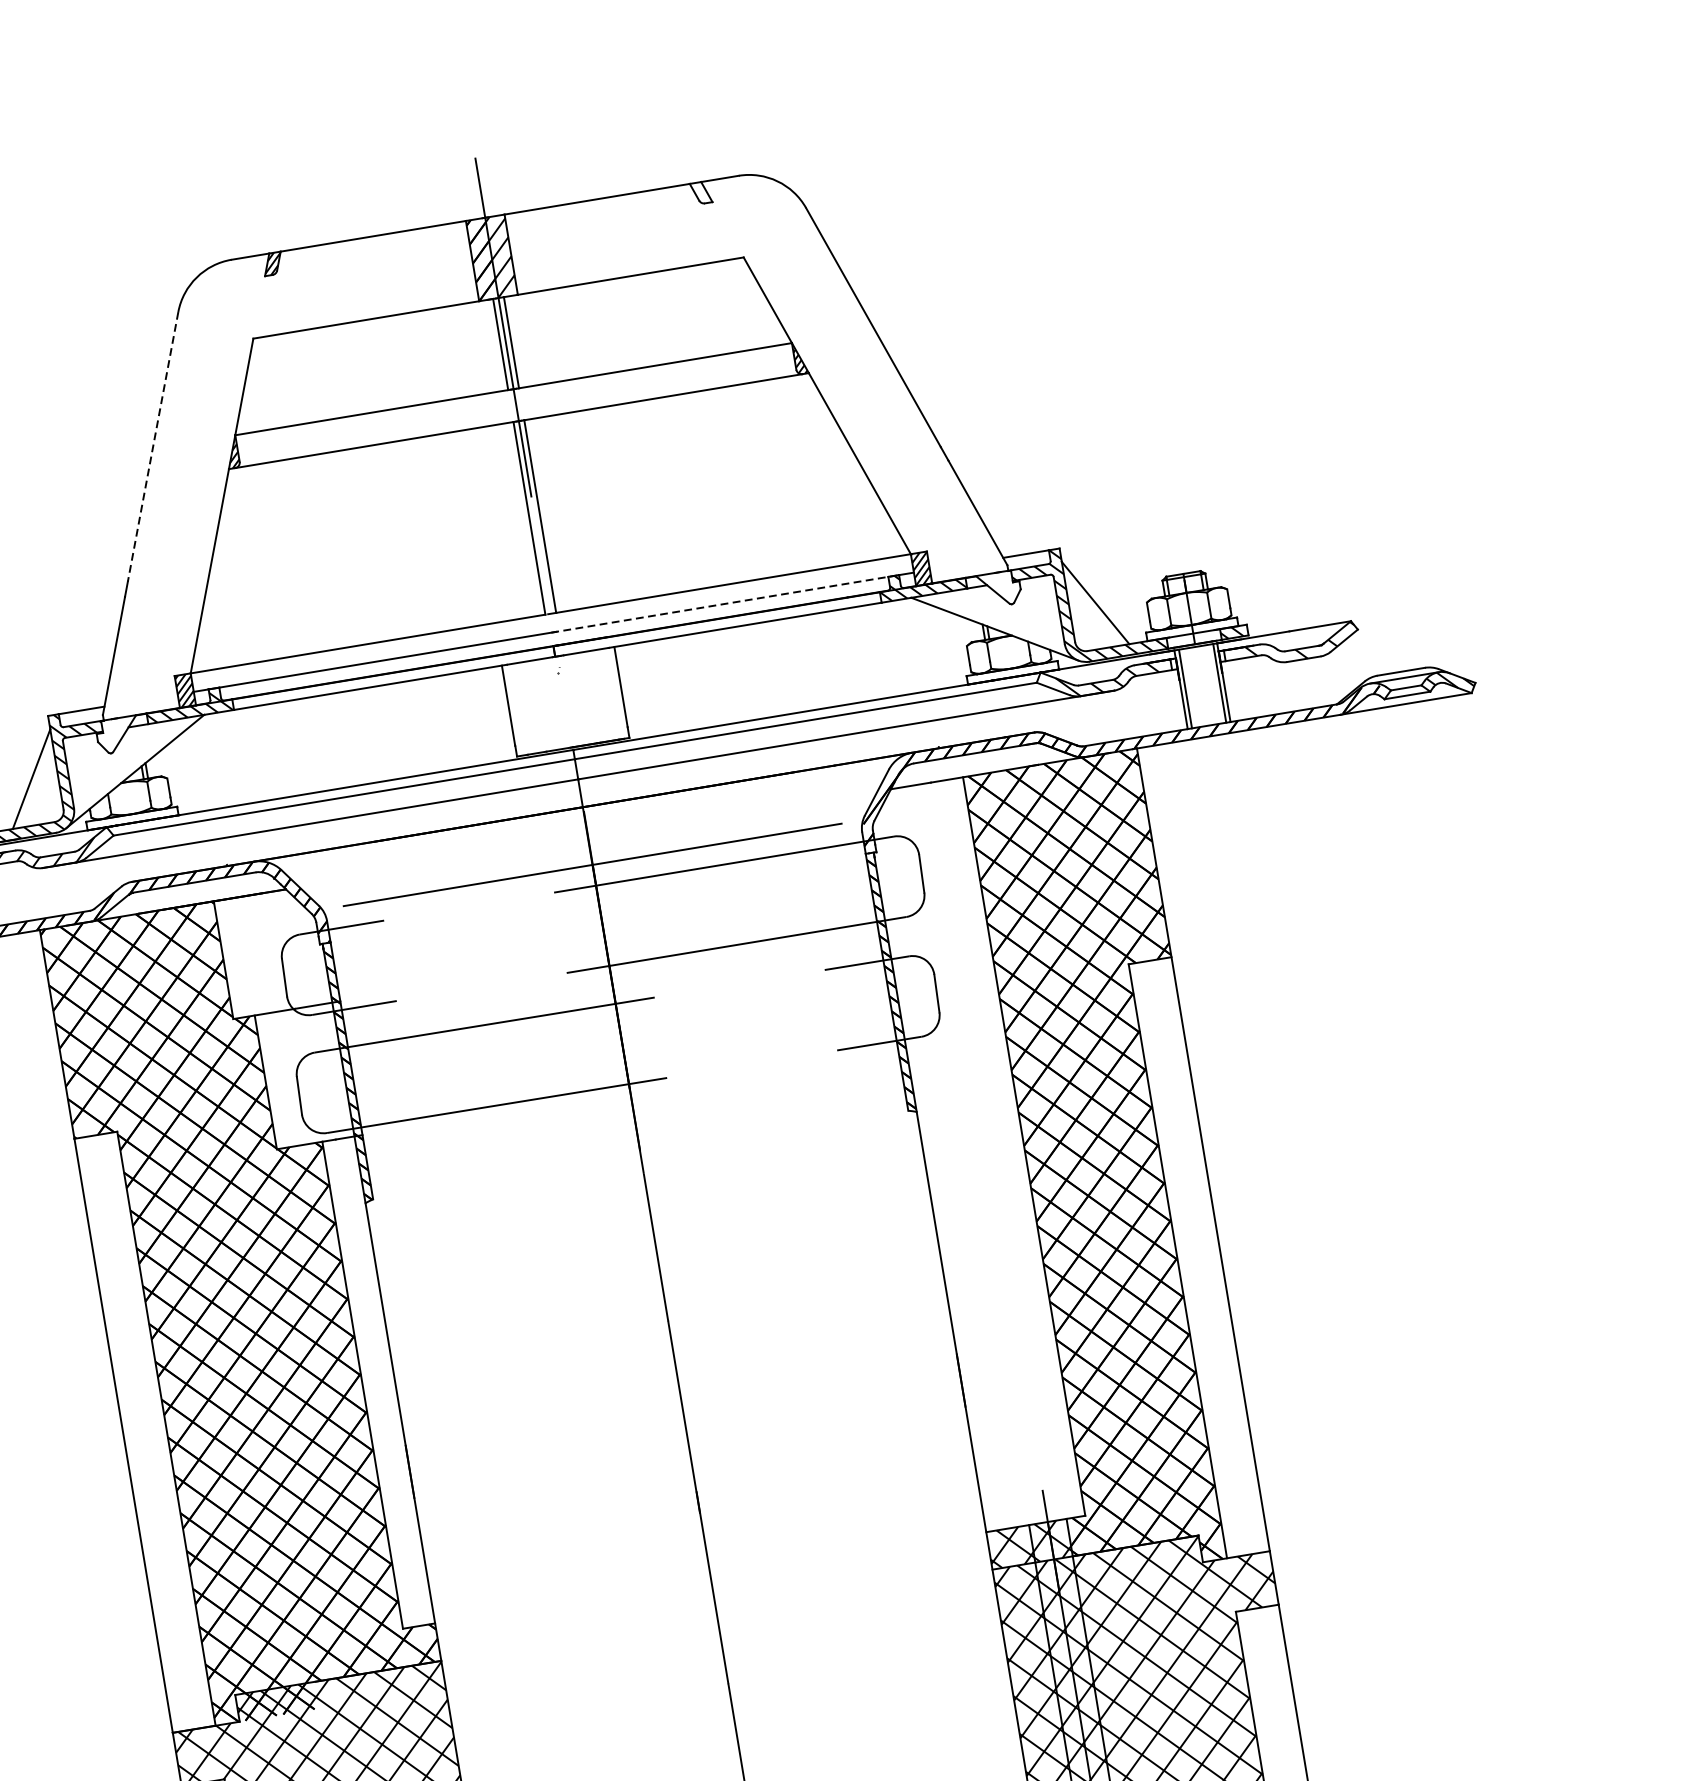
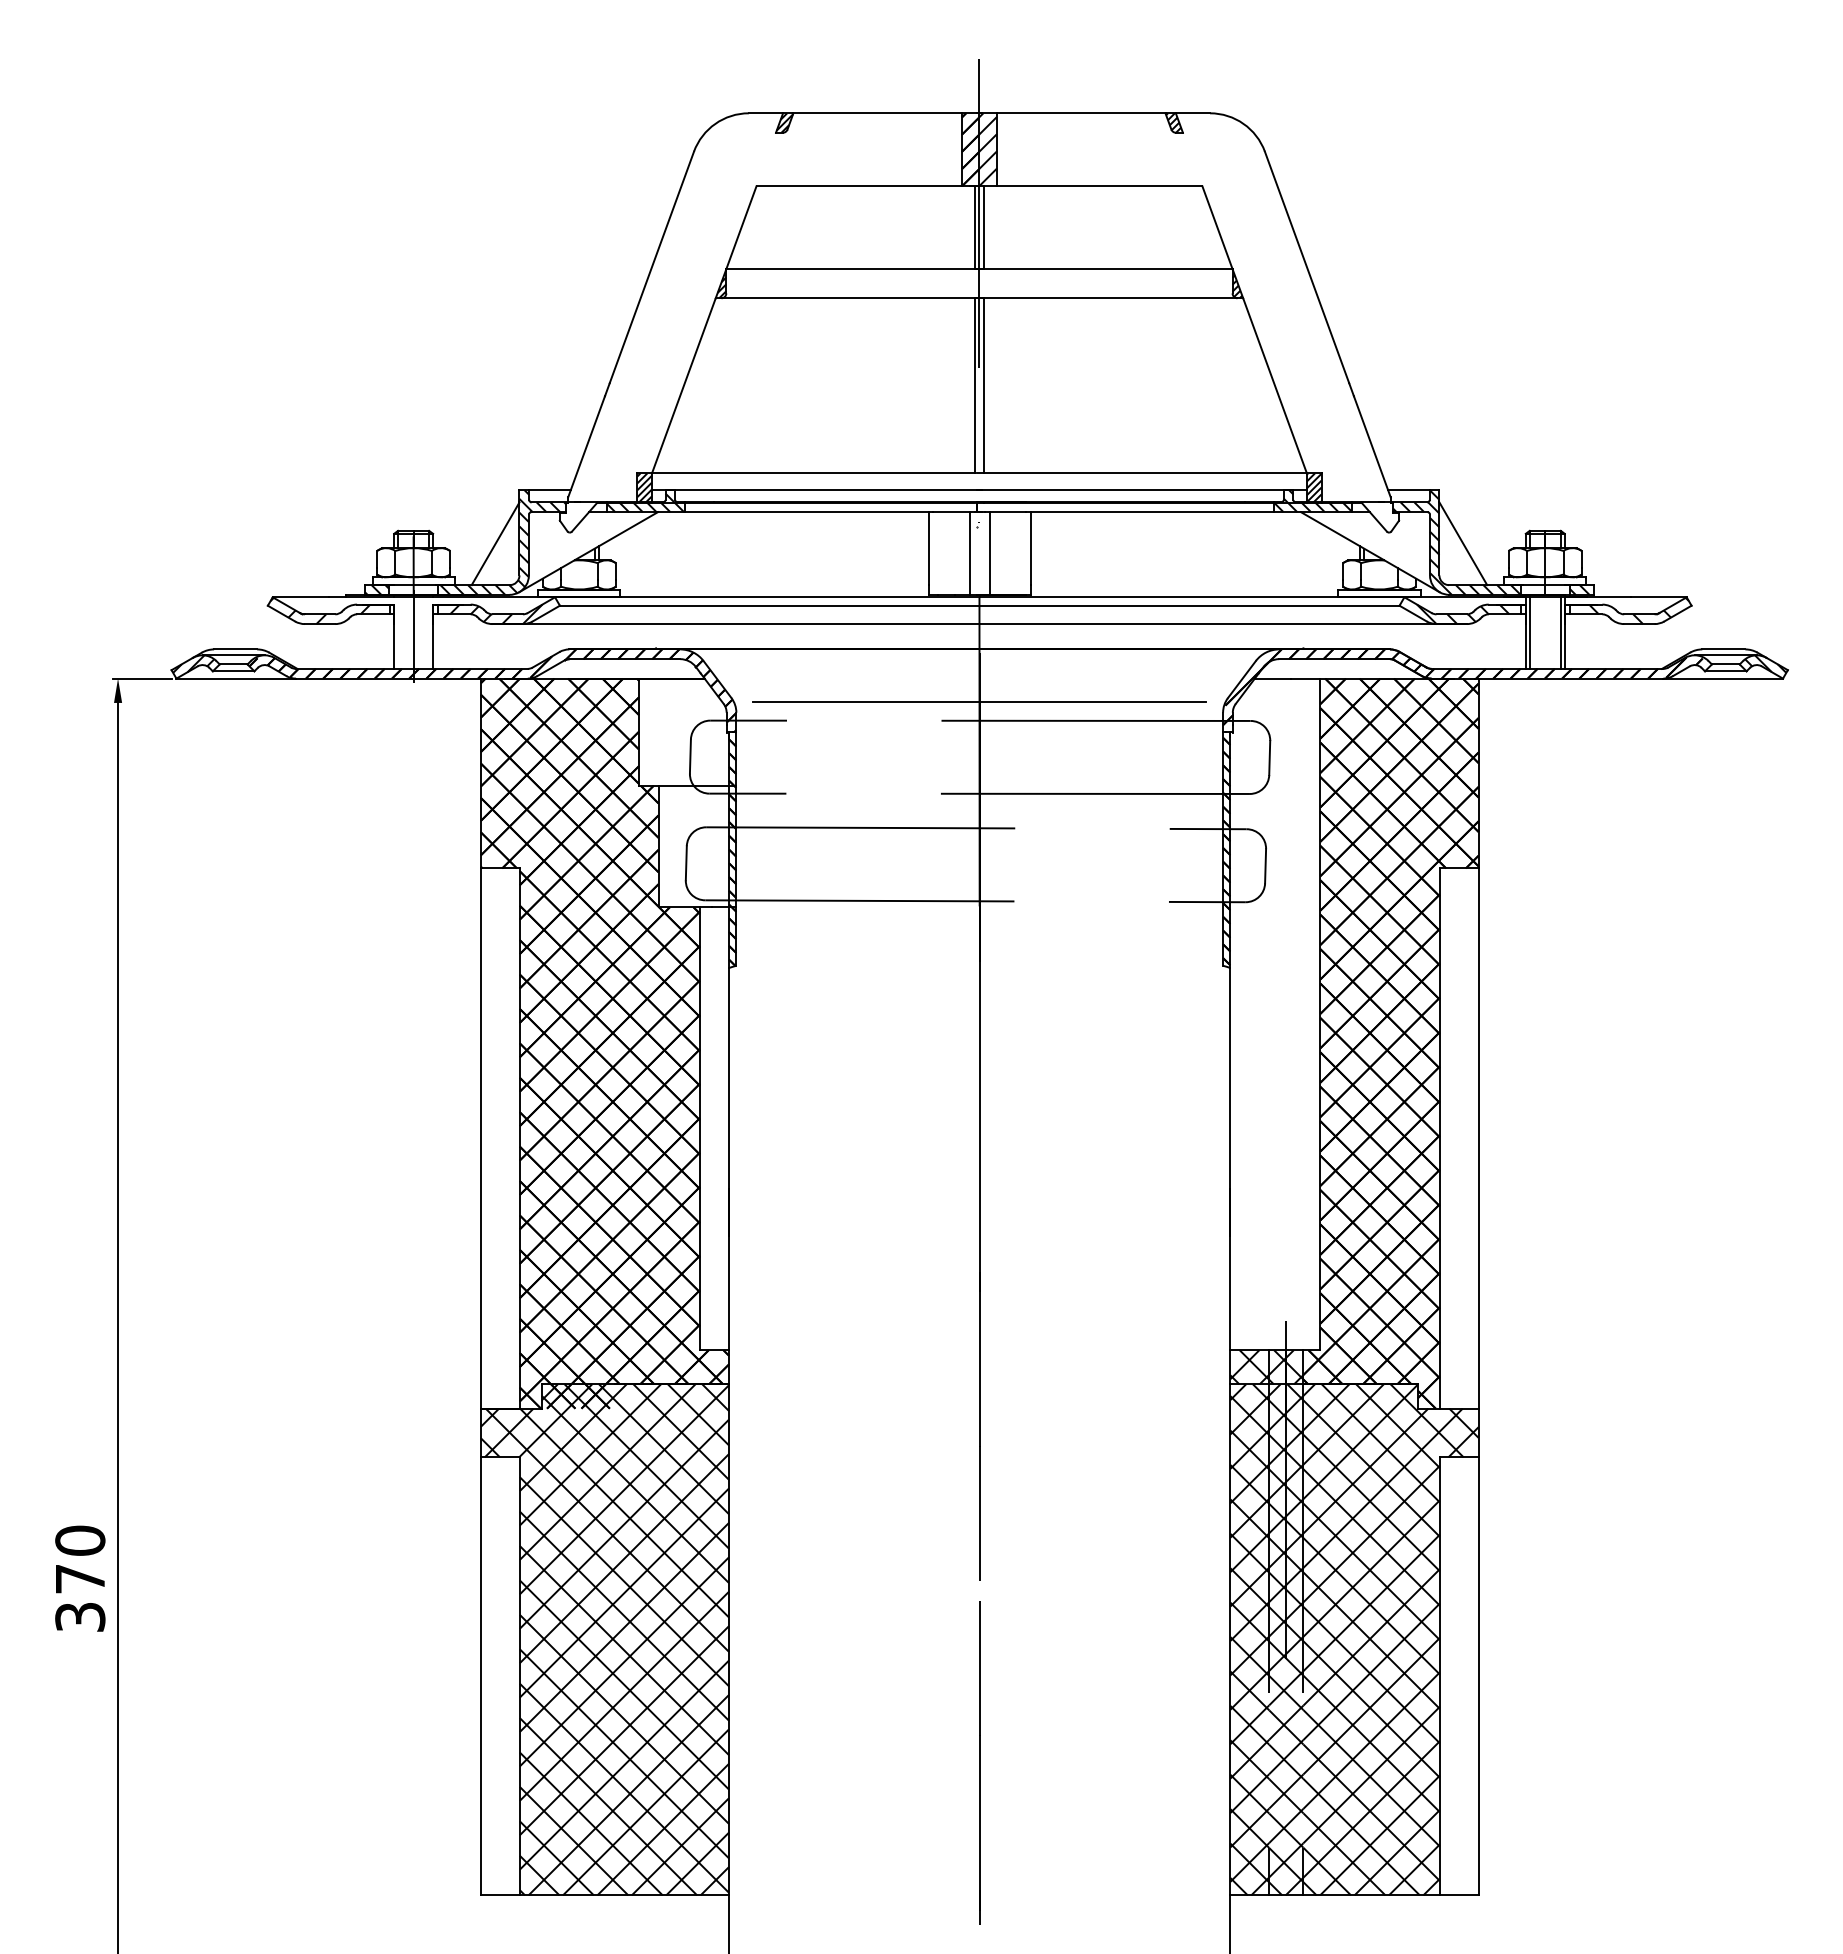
hatch: (700, 192) -> (1173, 122), added
line: (152, 447) -> (651, 267), dashed -> solid
line: (725, 604) -> (1135, 490), dashed -> solid
line: (576, 699) -> (989, 553), added
line: (554, 703) -> (969, 553), added

